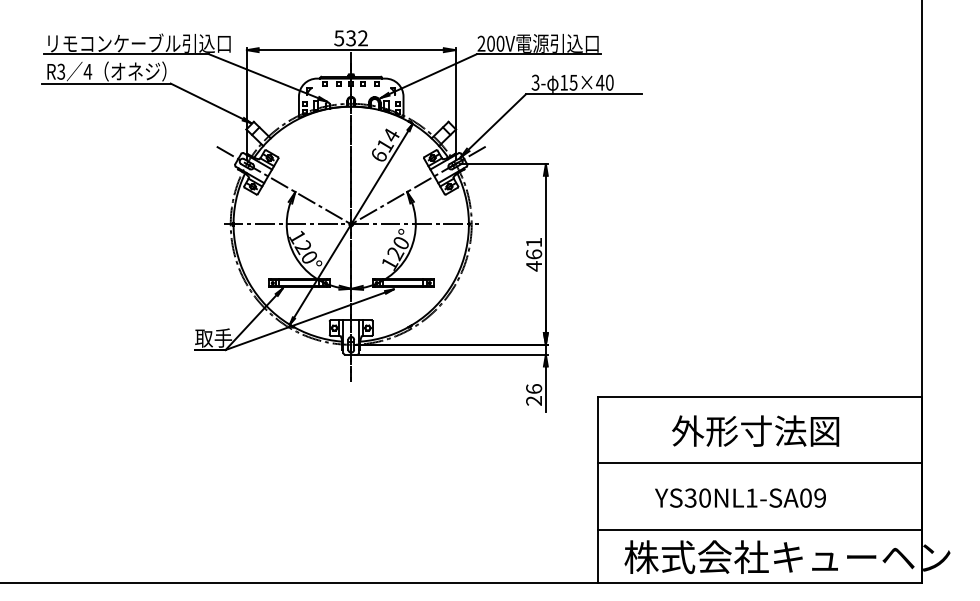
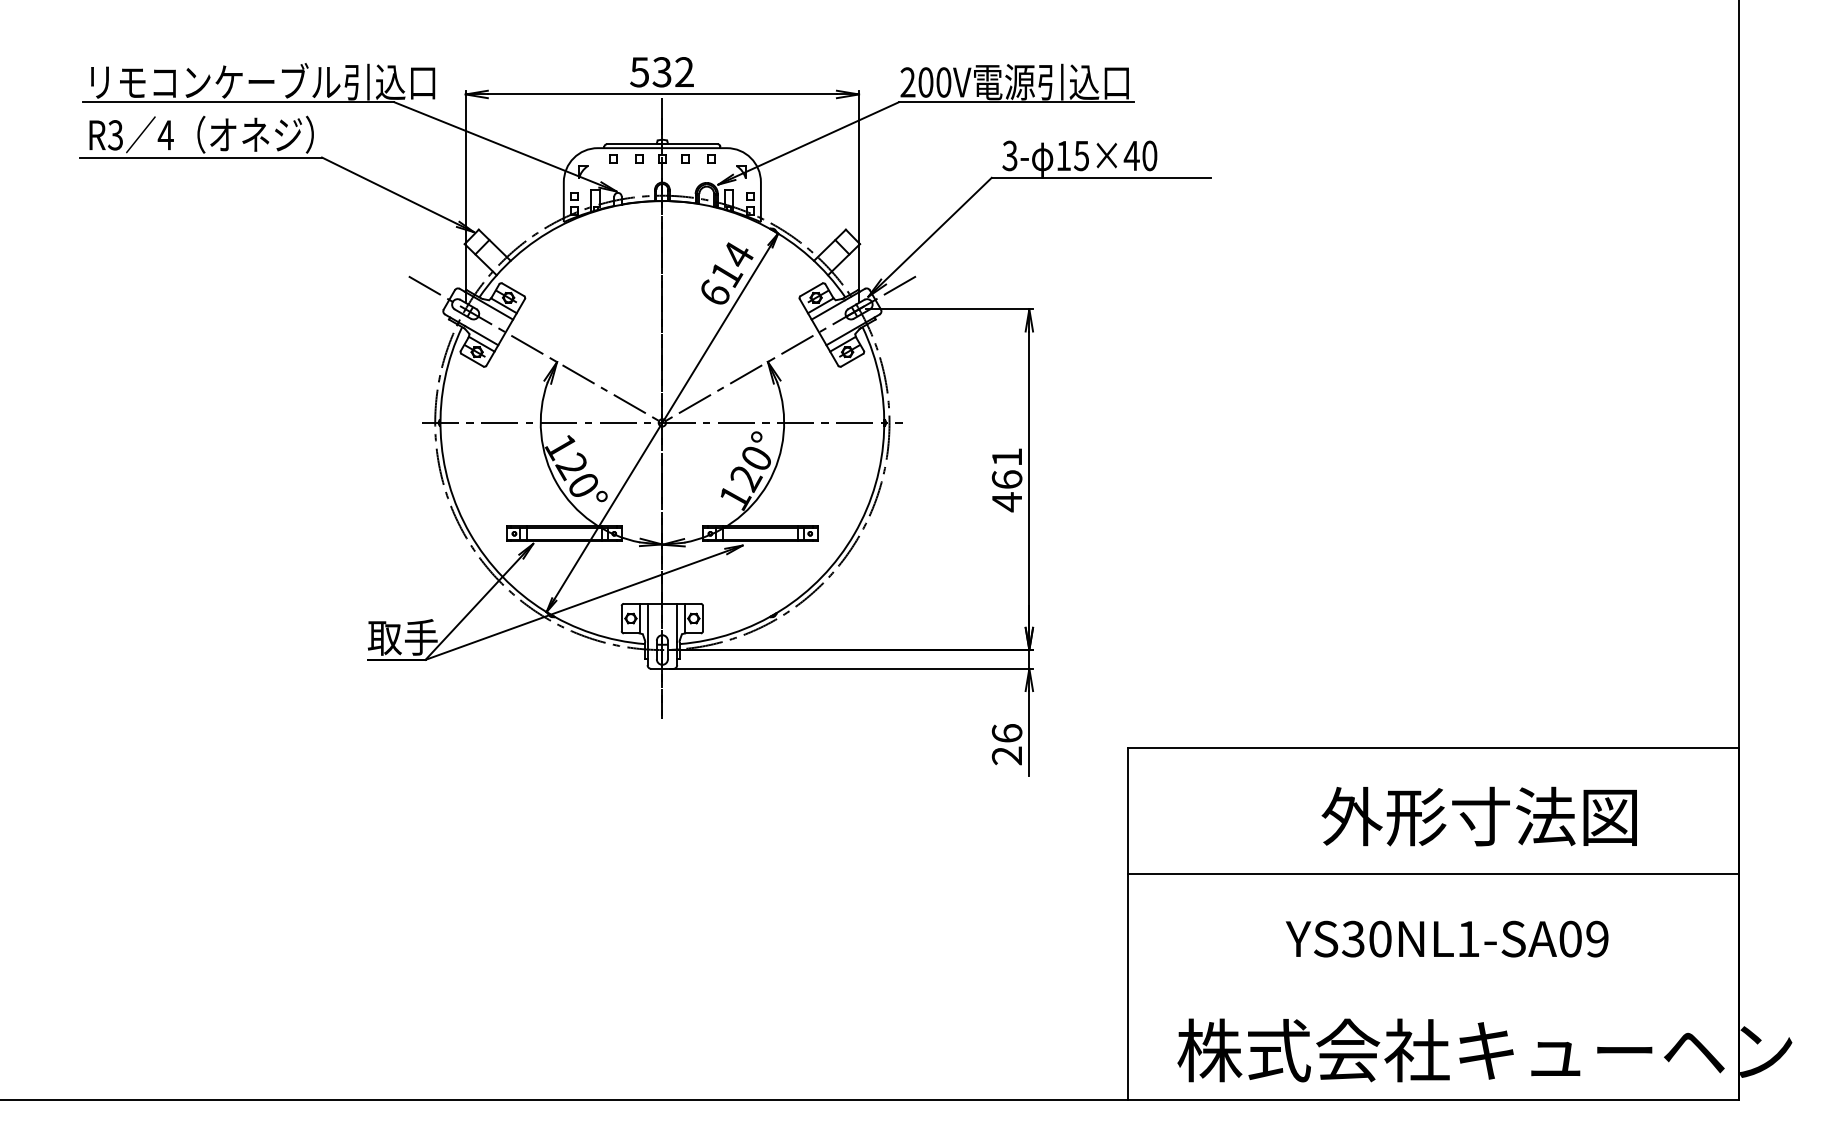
text: (755, 430) -> (1479, 815), moved
text: (740, 497) -> (1447, 937), moved
line: (760, 529) -> (1434, 998), removed

